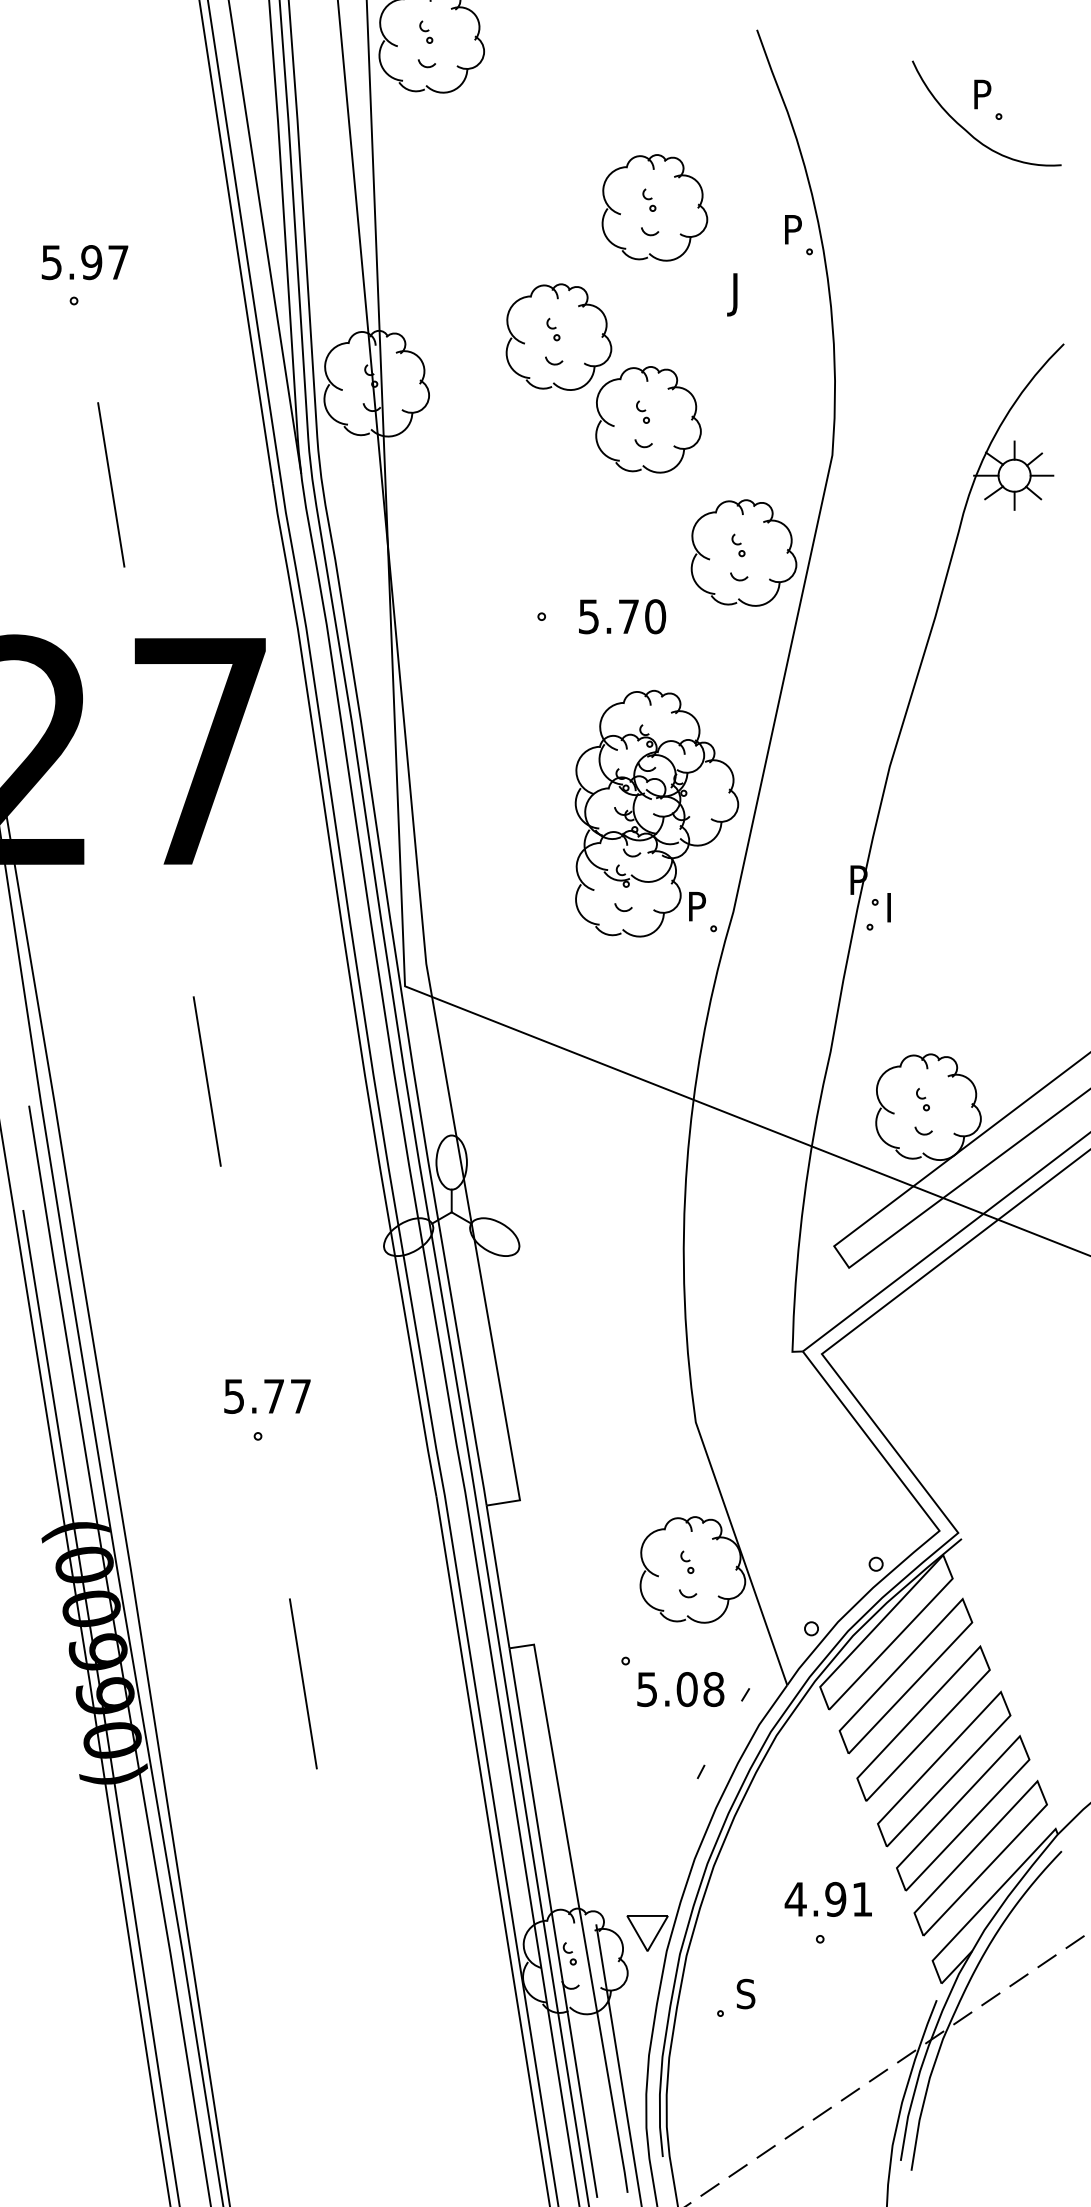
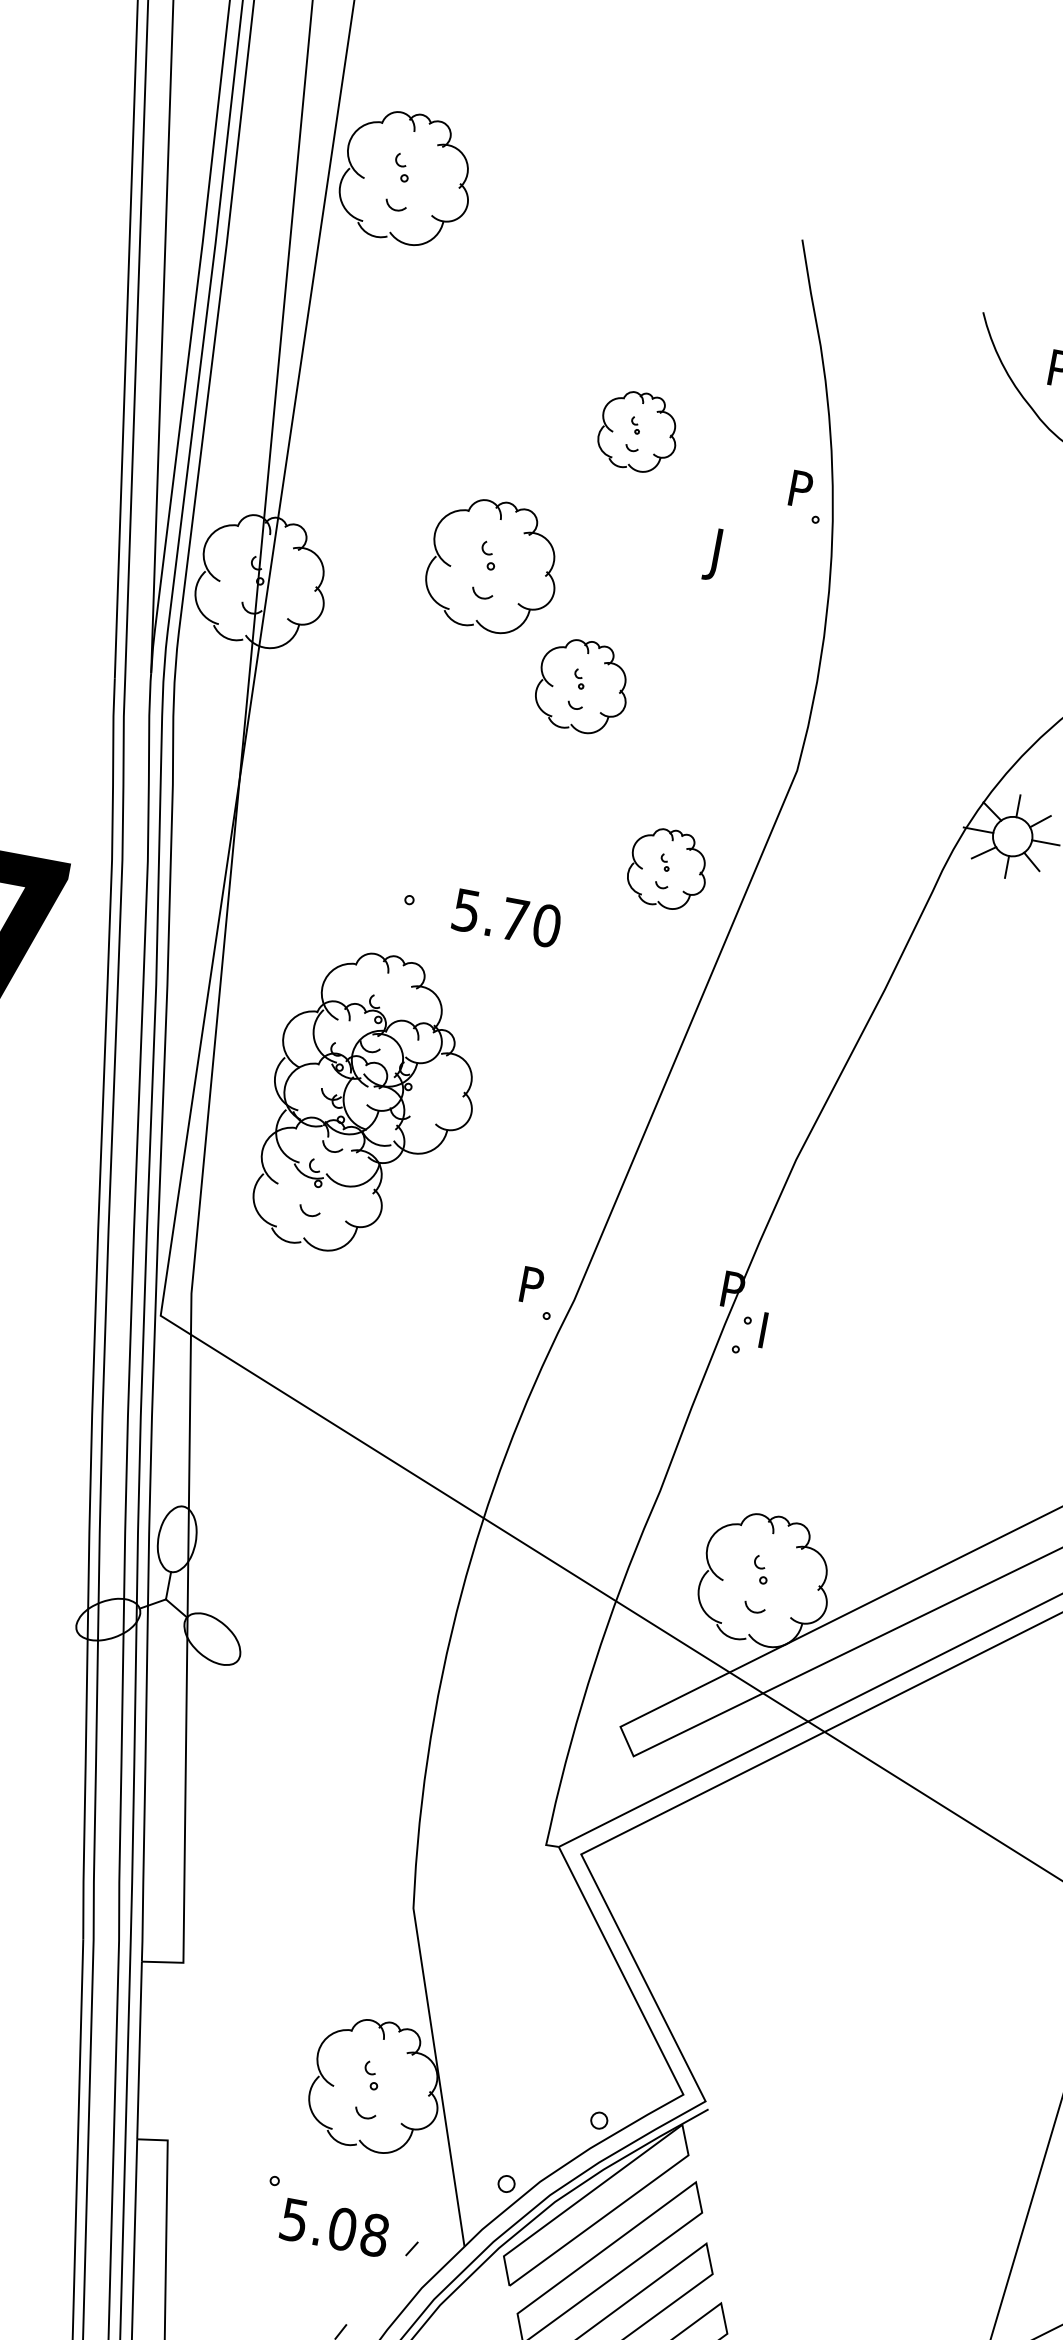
part: (654, 207) -> (638, 431), size x0.6
part: (648, 419) -> (583, 685), size x0.7
part: (743, 552) -> (667, 868), size x0.6
part: (656, 813) -> (370, 1105), moved

